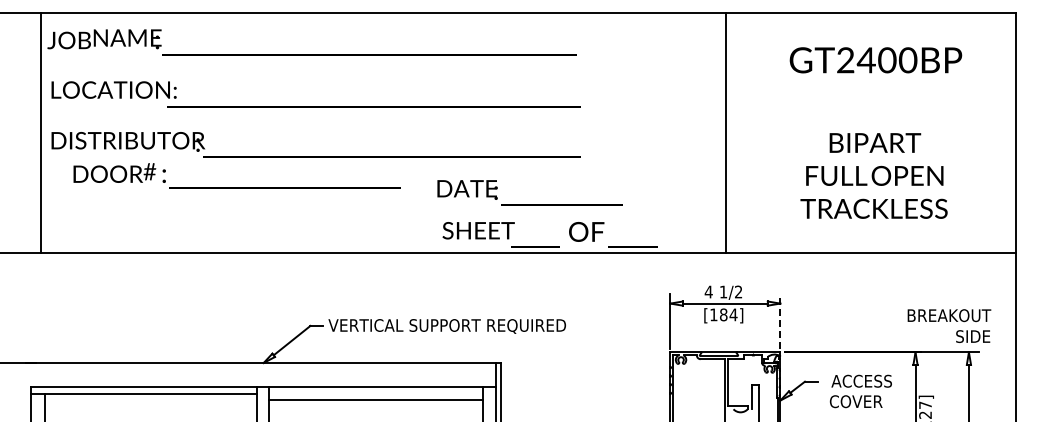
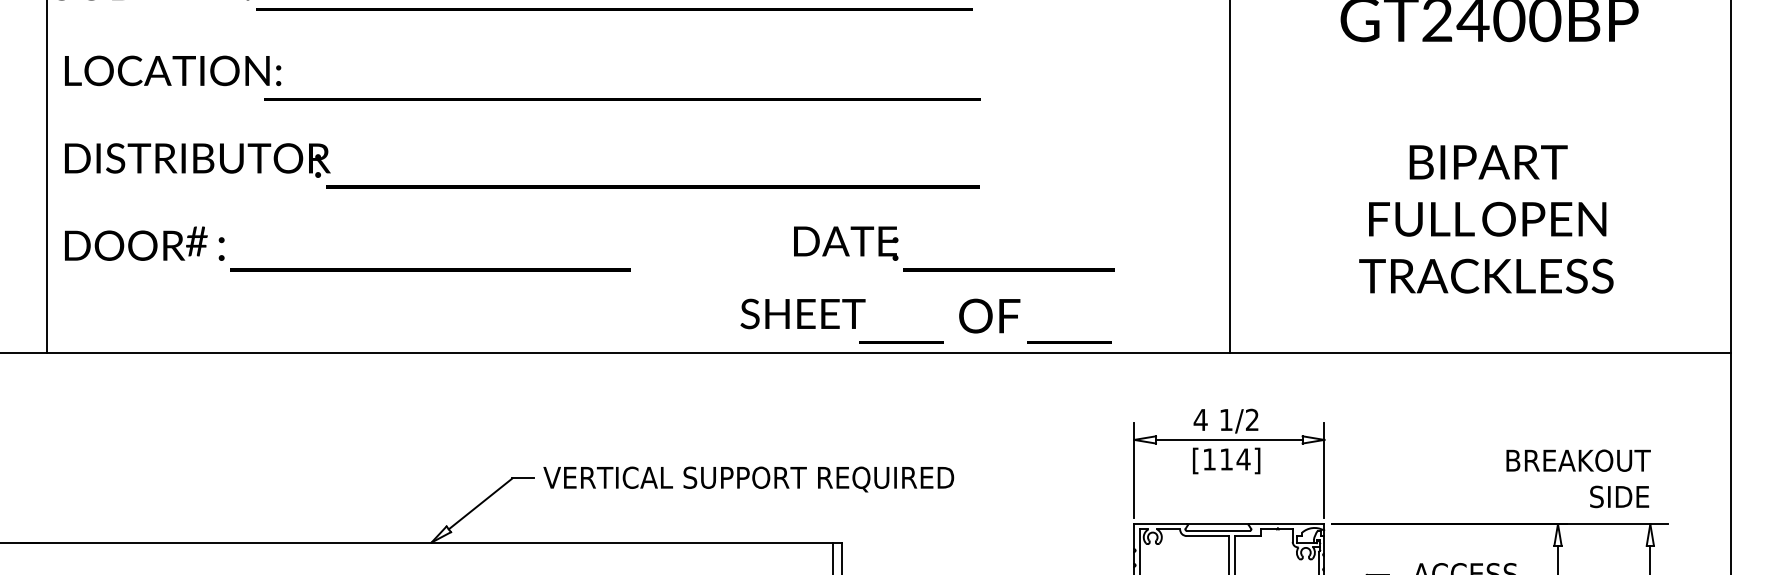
text: (236, 175) -> (346, 247), moved
text: (529, 192) -> (953, 247), moved
text: (723, 314) -> (1226, 458), [184] -> [114]
line: (780, 321) -> (1324, 470), dashed -> solid
text: (949, 325) -> (1578, 477), moved

